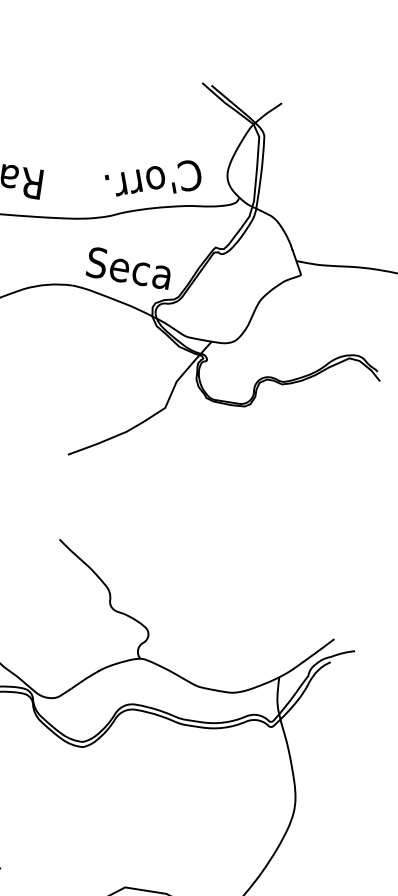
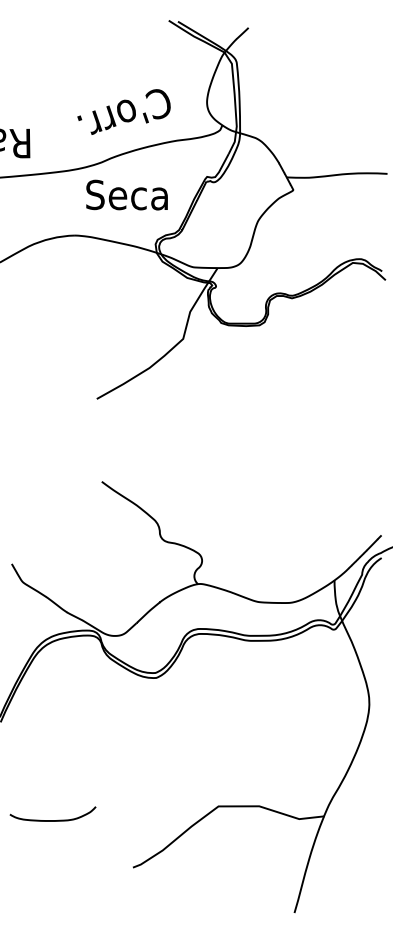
text: (152, 177) -> (123, 111), moved
text: (128, 267) -> (126, 194), moved

